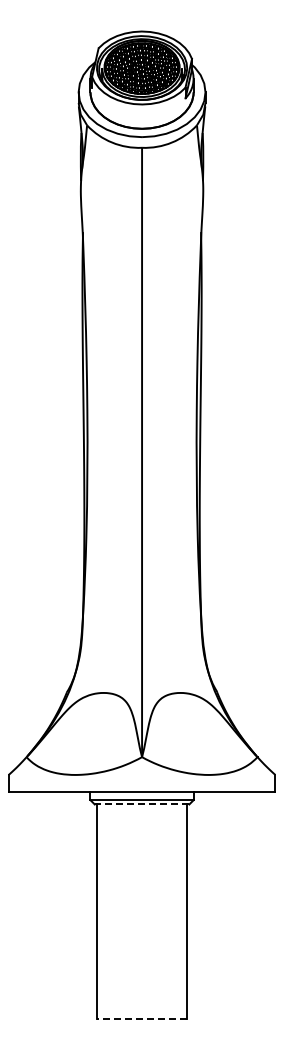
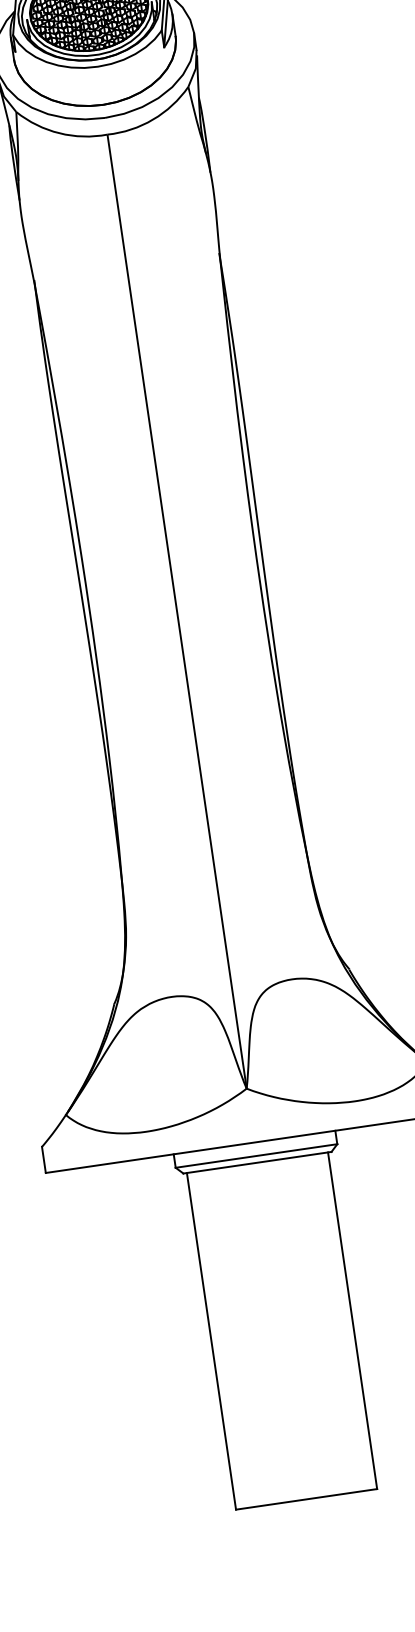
line: (141, 804) -> (256, 1162), dashed -> solid
line: (141, 1019) -> (305, 1499), dashed -> solid

